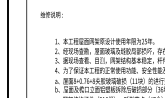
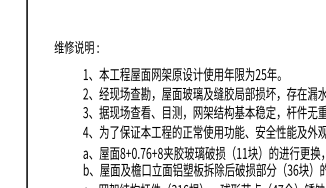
text: (51, 14) -> (76, 46), moved

